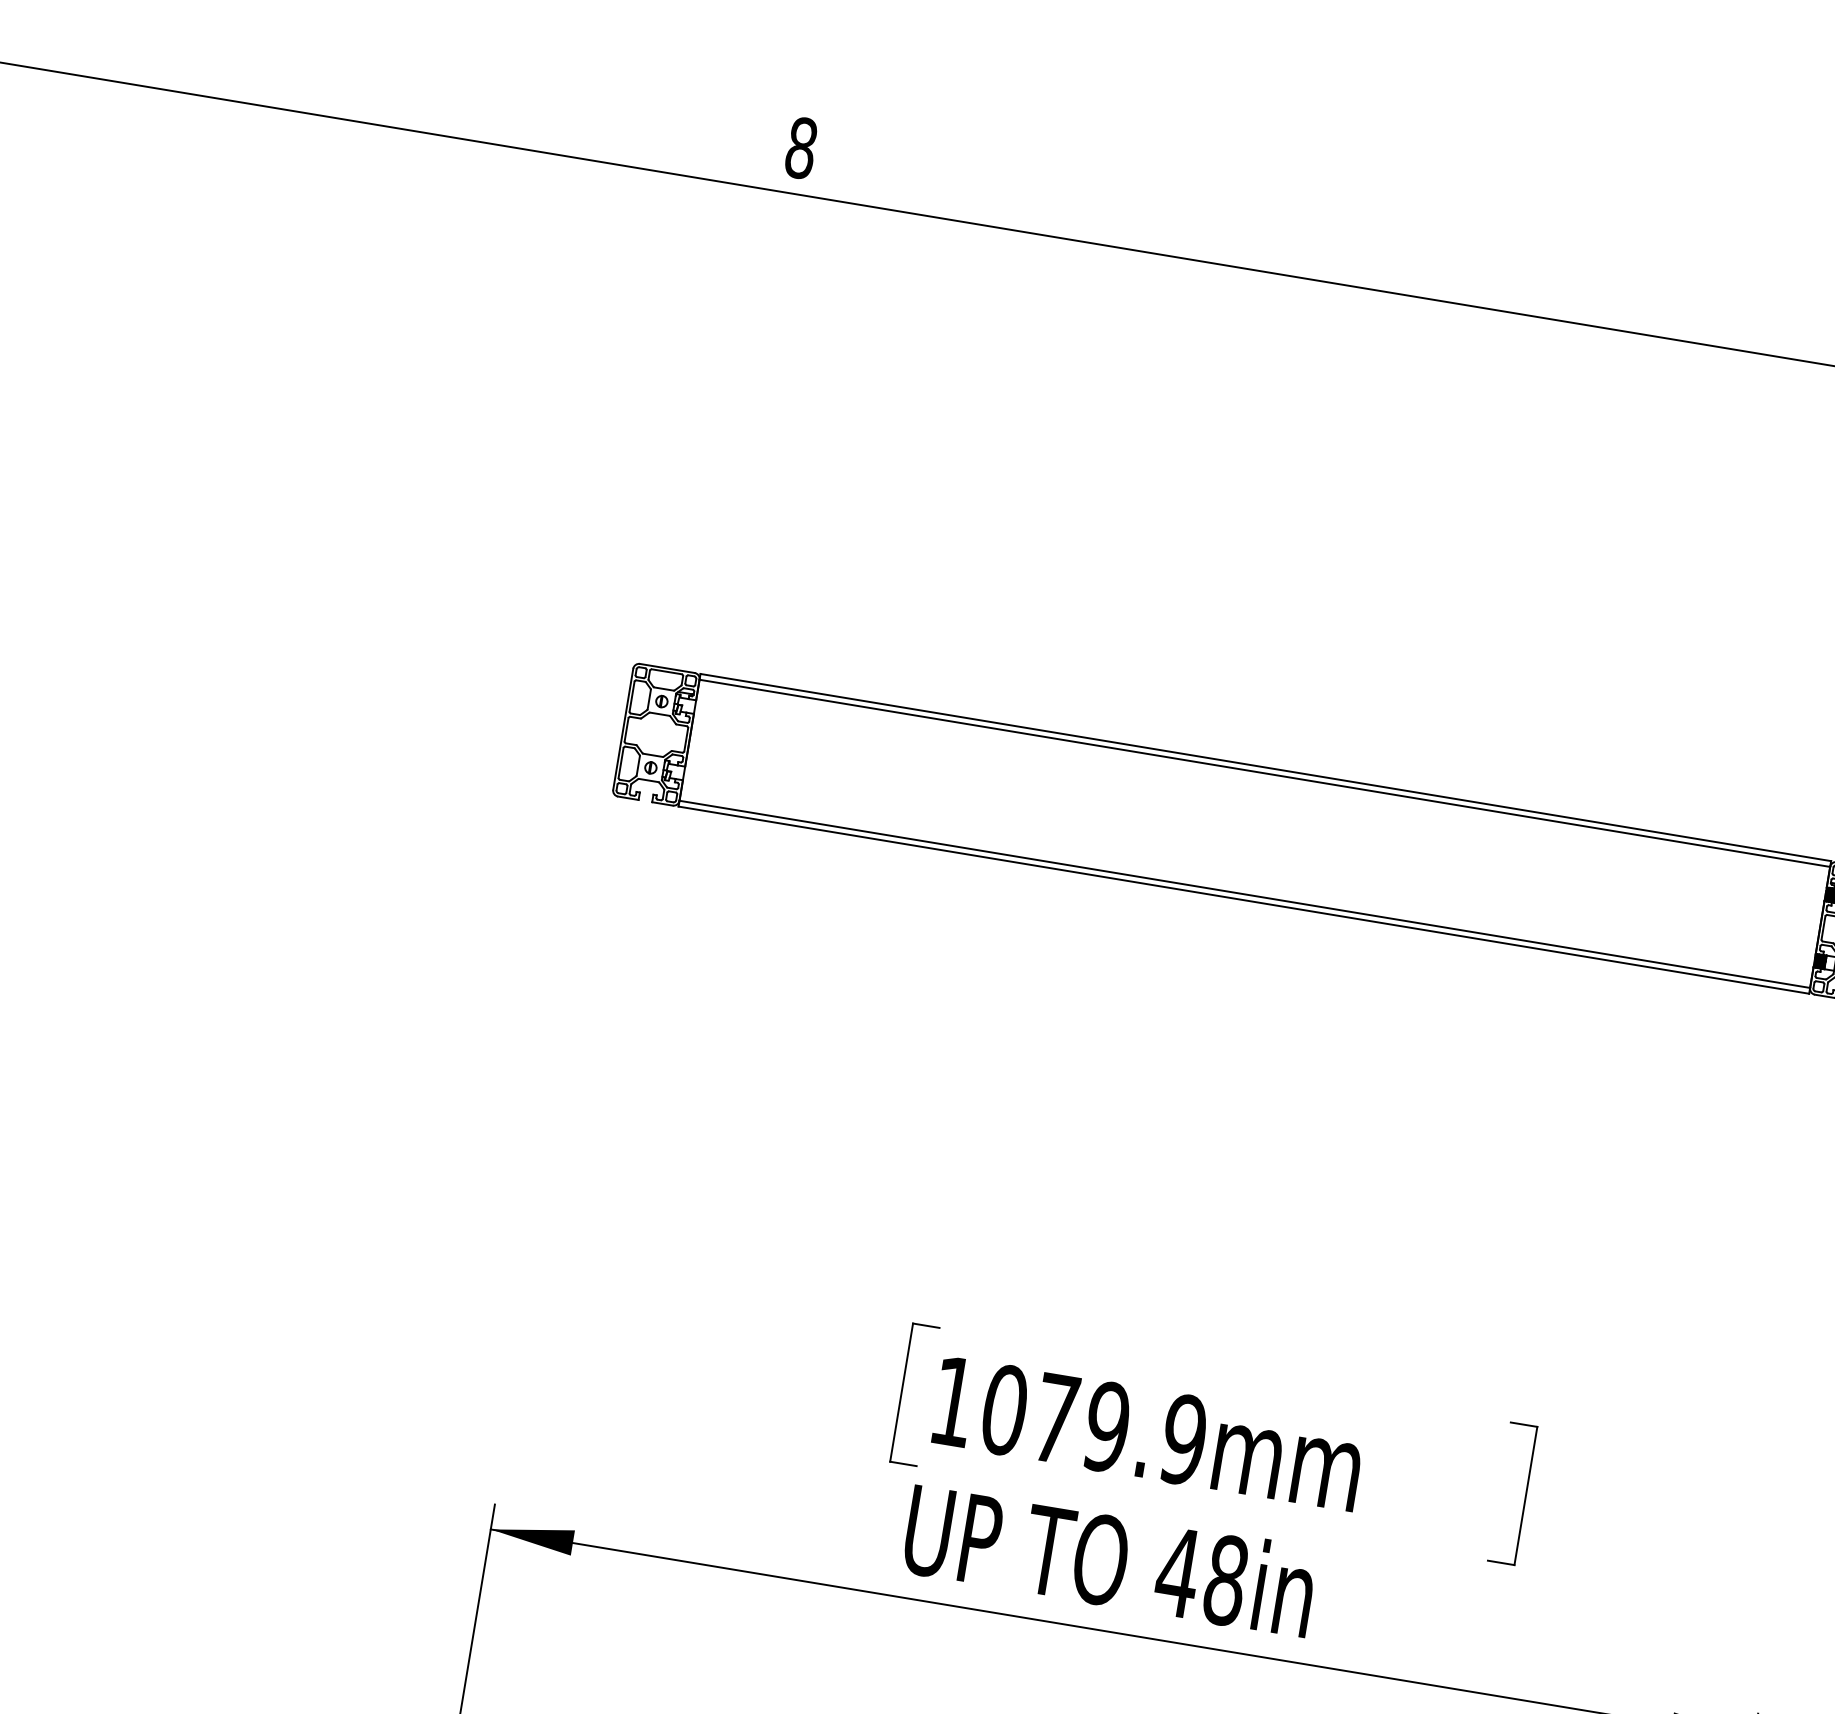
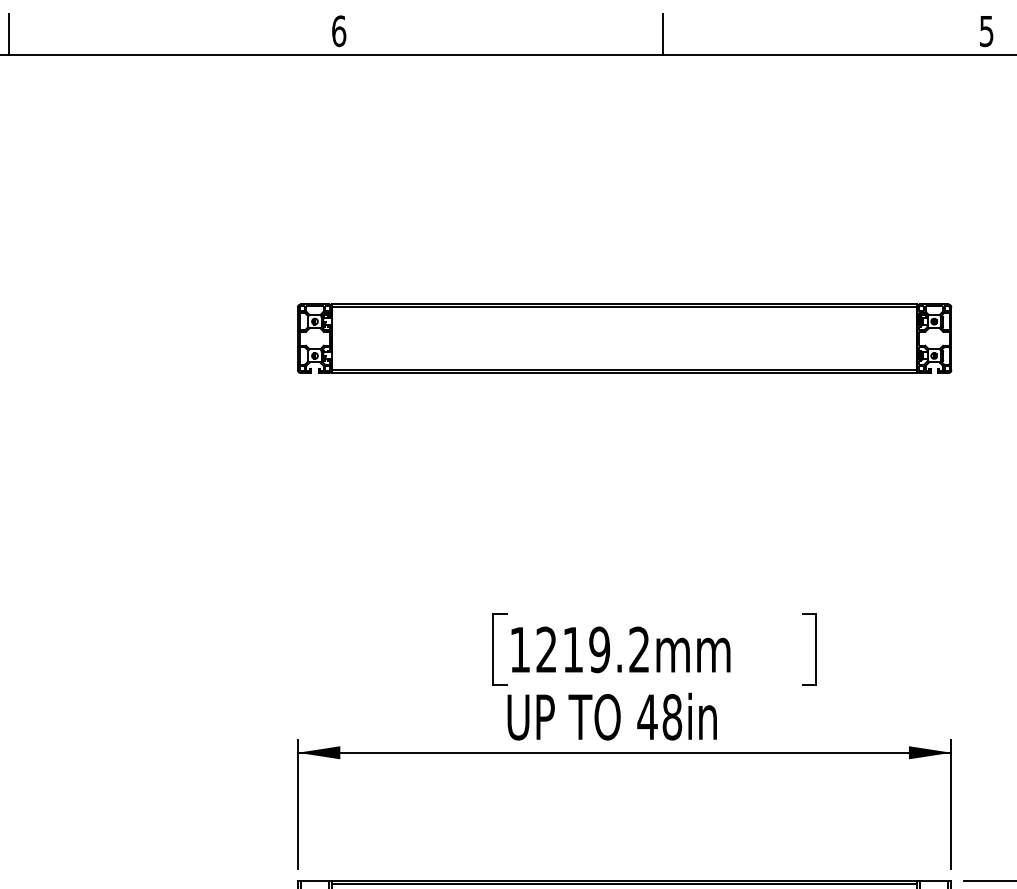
line: (163, 48) -> (9, 34), added
text: (802, 146) -> (339, 30), 8 -> 6
line: (1425, 257) -> (662, 34), added
text: (1093, 1424) -> (592, 649), 1079.9mm -> 1219.2mm

